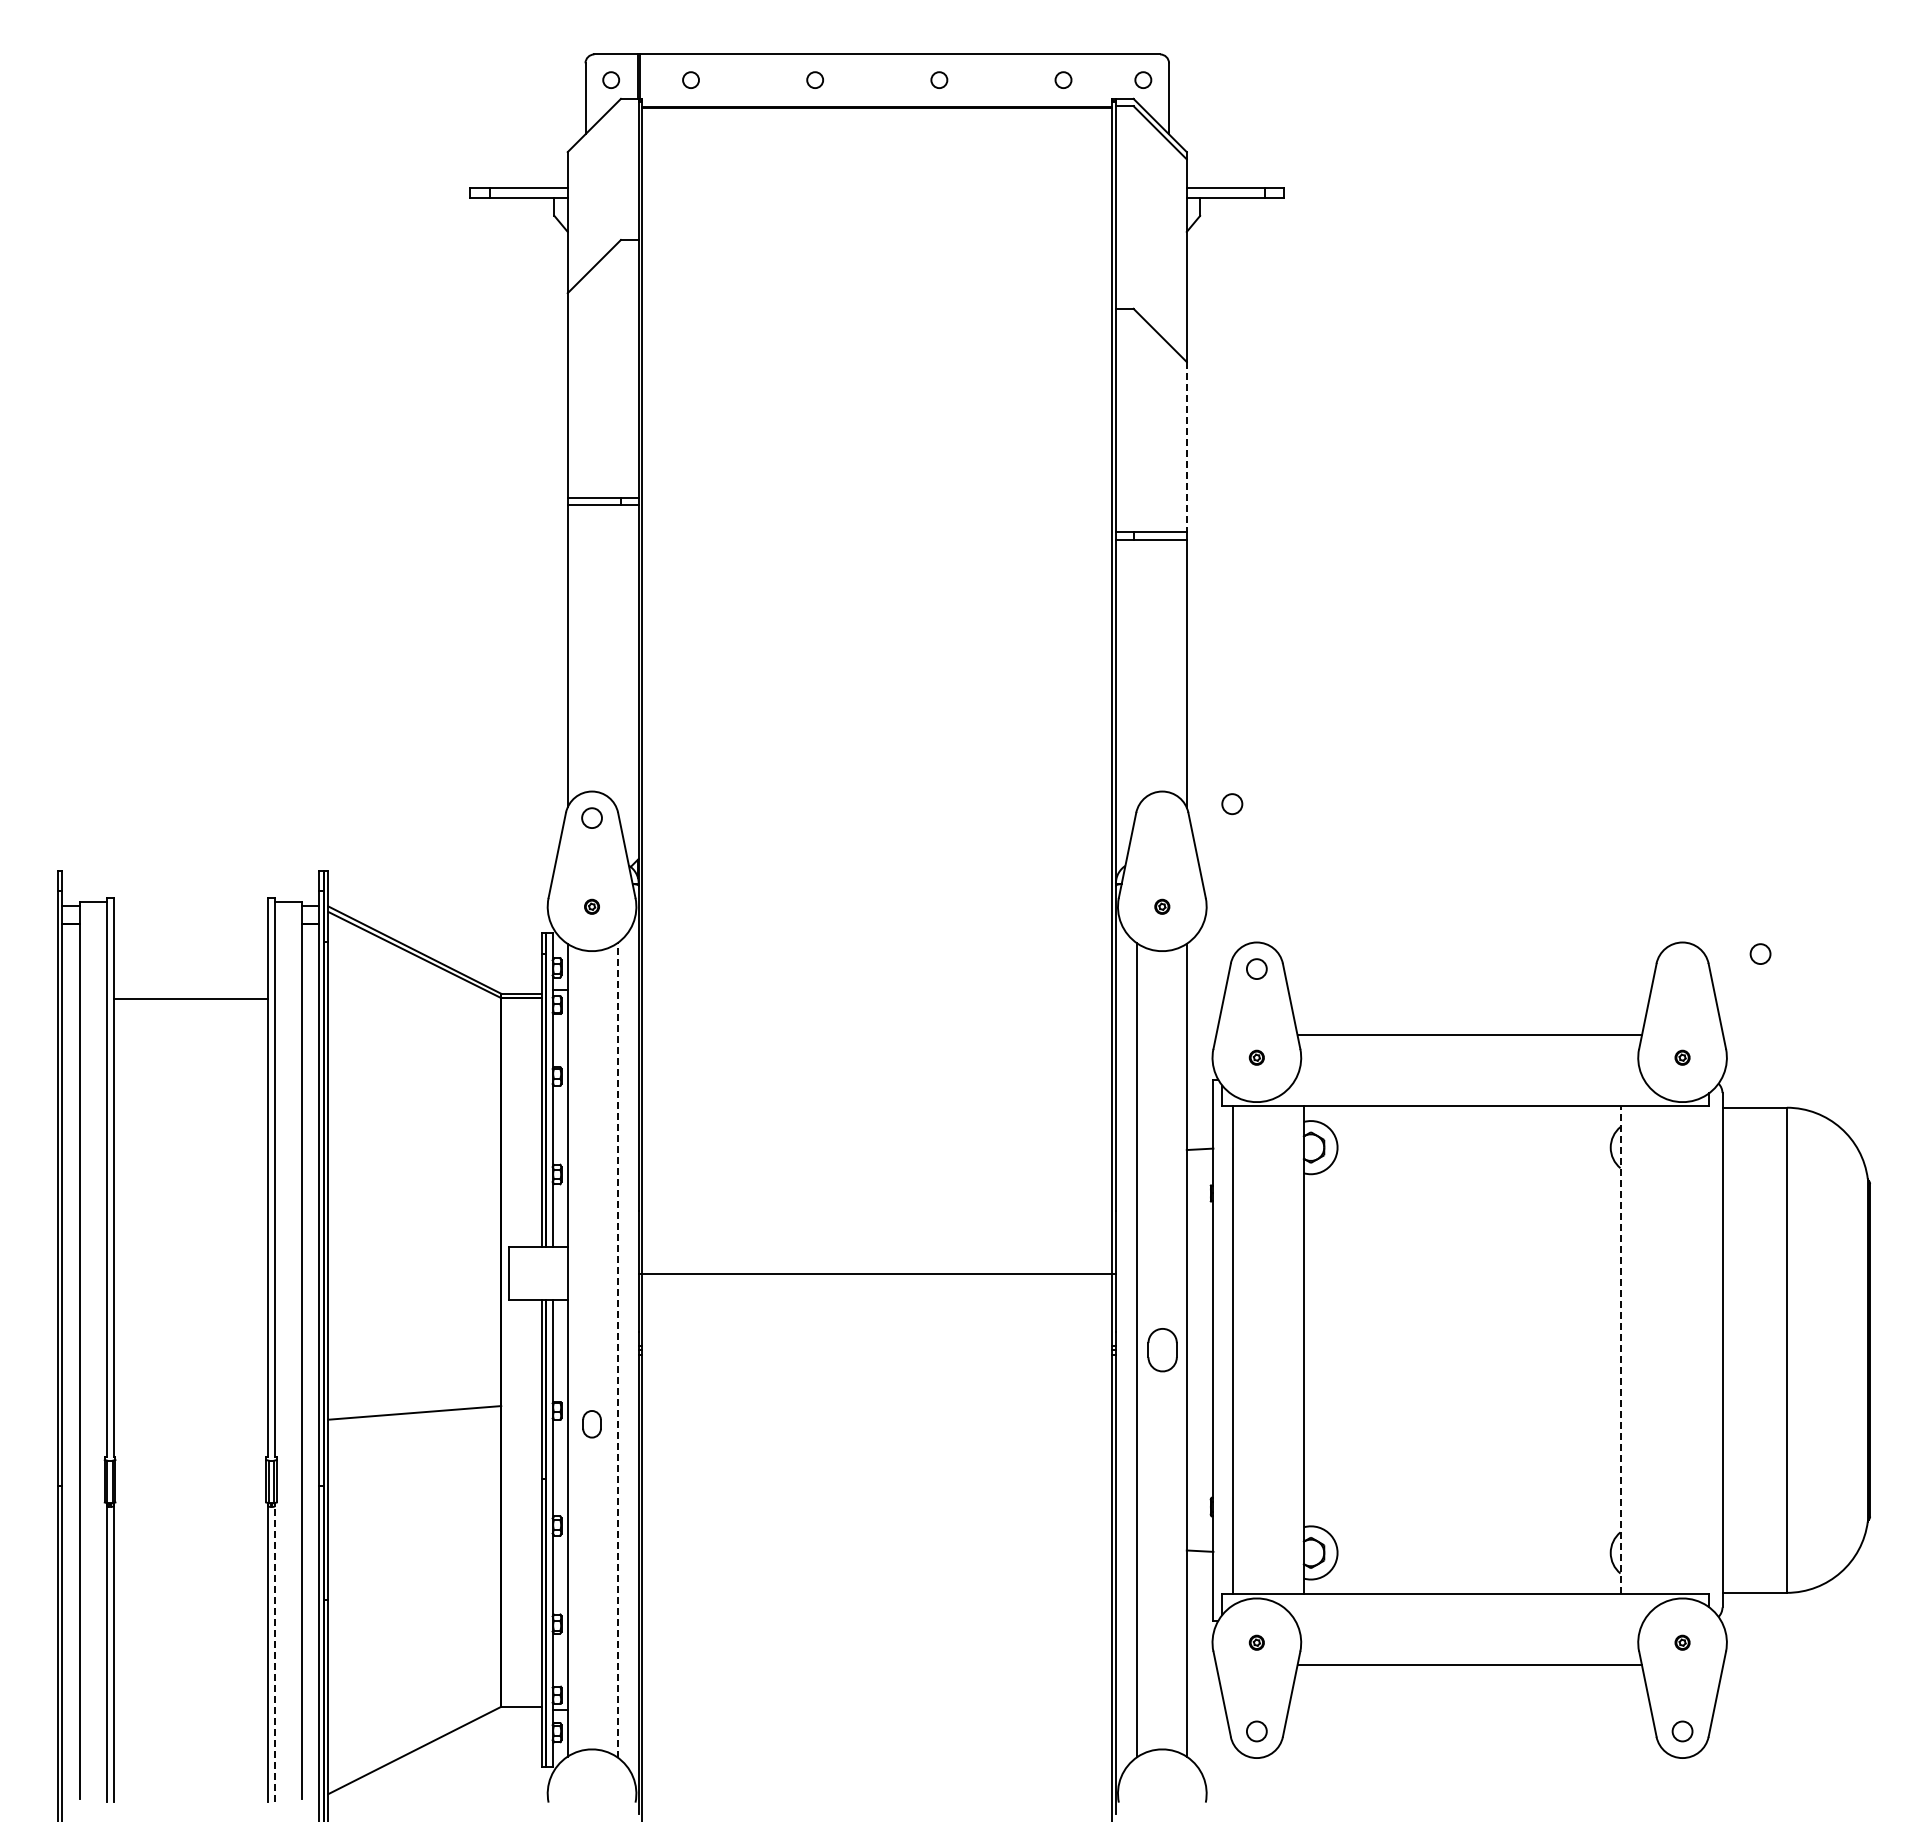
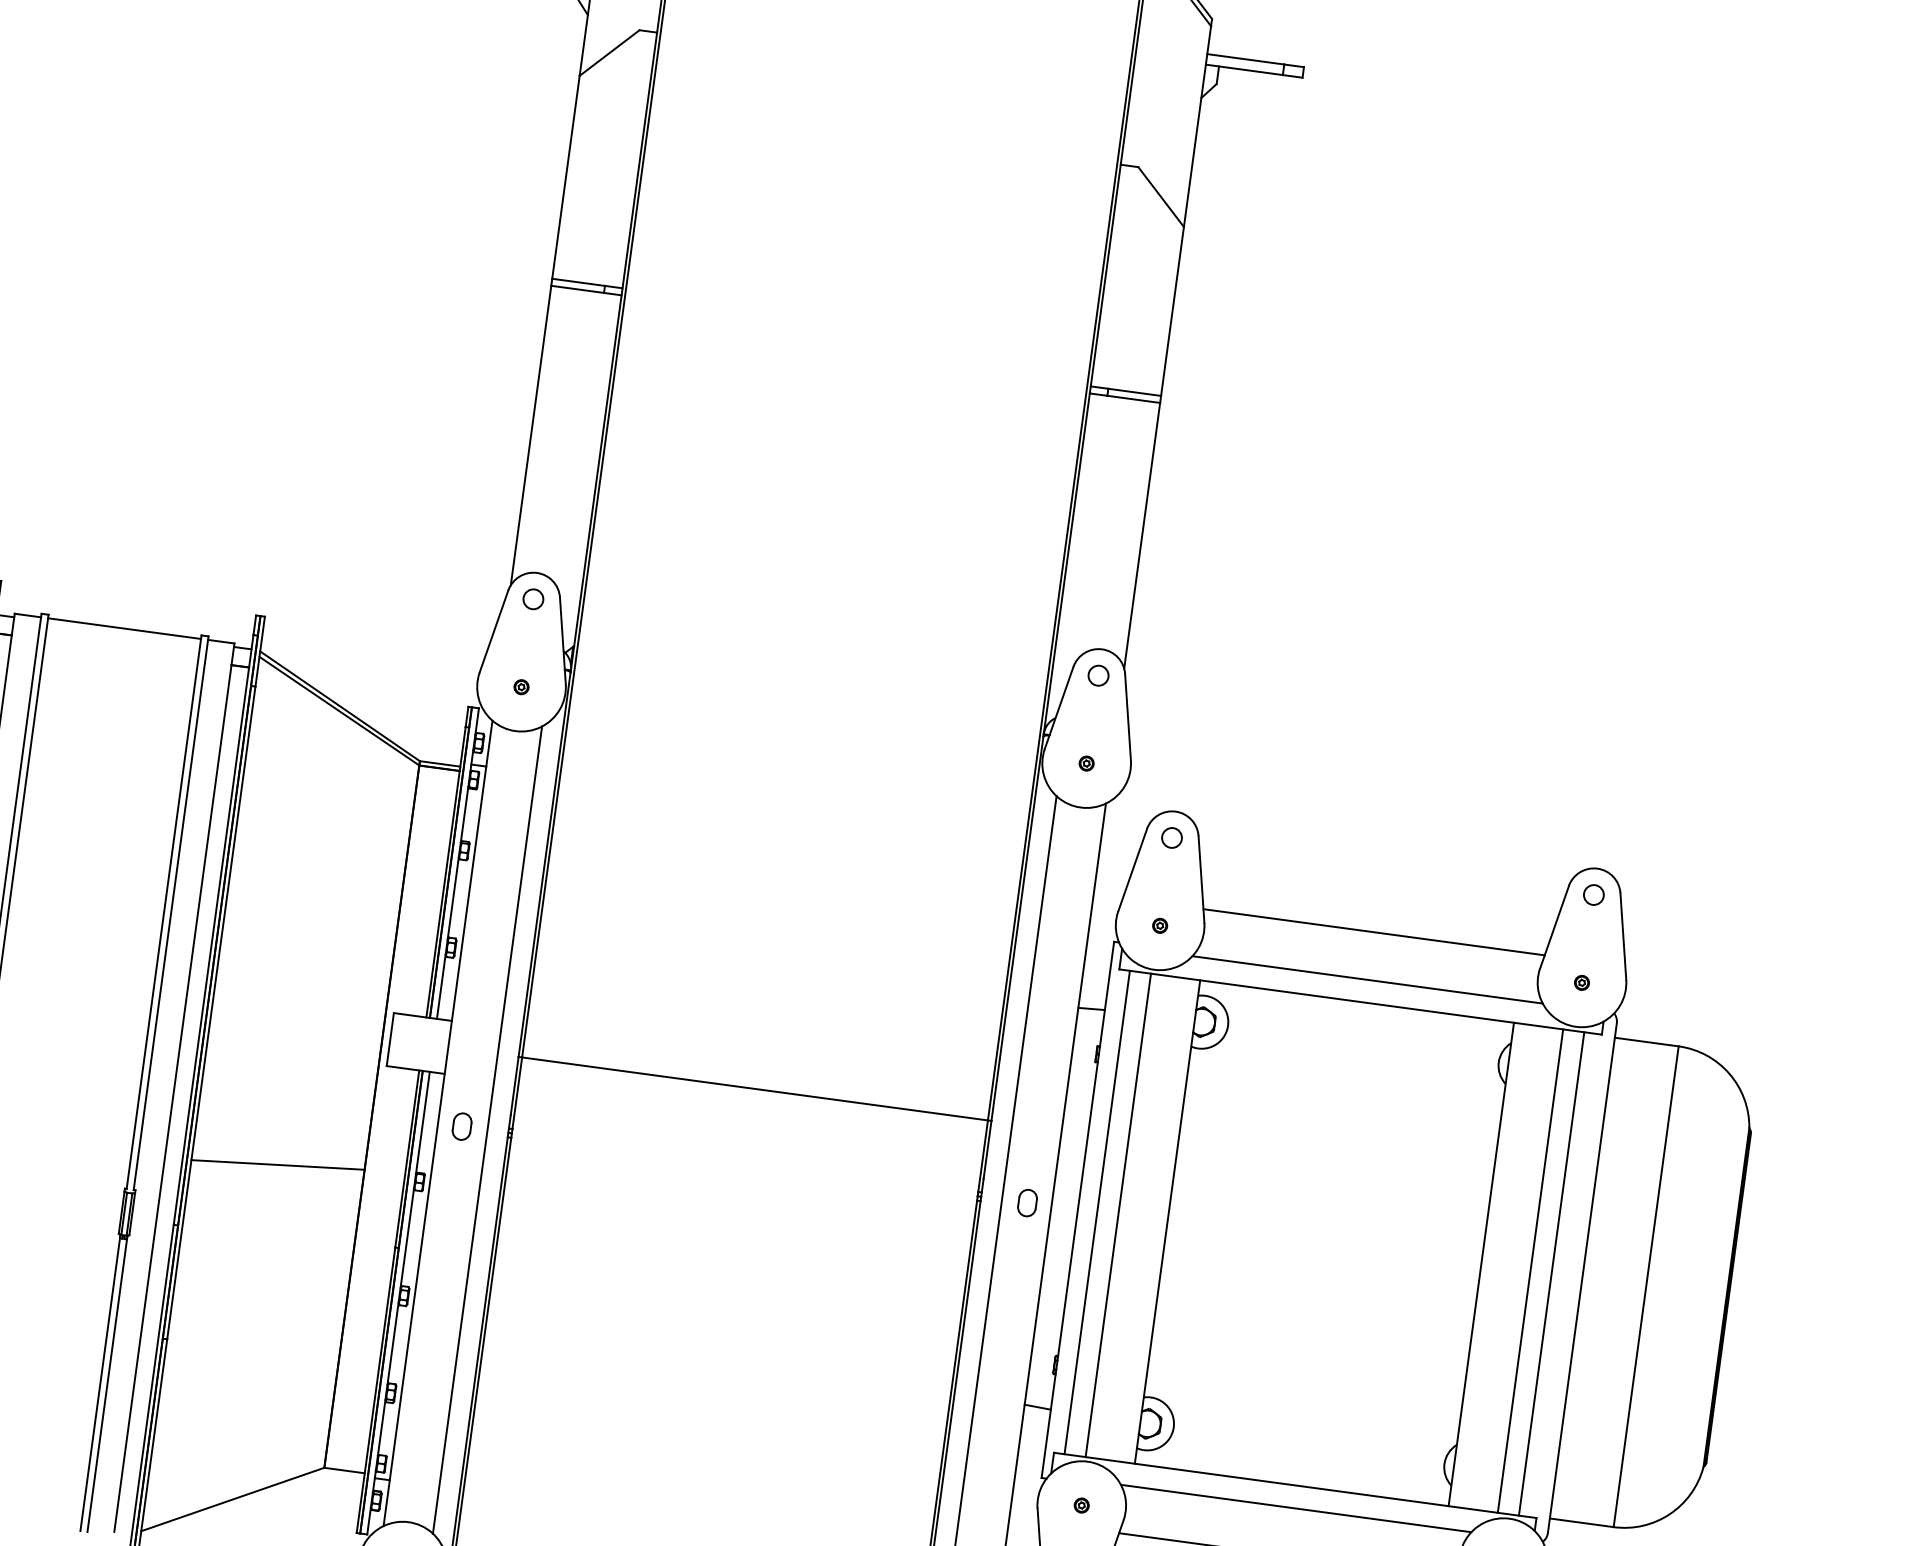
line: (1186, 447) -> (1172, 311), dashed -> solid
circle: (1232, 804) -> (1098, 676), moved
circle: (1760, 953) -> (1593, 894), moved
line: (190, 998) -> (124, 628), moved
line: (1469, 1083) -> (1367, 979), added
line: (617, 1349) -> (487, 1129), dashed -> solid
part: (1162, 1350) -> (1027, 1203), size x0.62
line: (1254, 1350) -> (1118, 1215), added
line: (1620, 1350) -> (1481, 1264), dashed -> solid
line: (1670, 1350) -> (1530, 1271), added
line: (1691, 1350) -> (1551, 1274), added
part: (591, 1424) -> (461, 1126), moved
line: (1469, 1616) -> (1295, 1508), added
line: (275, 1652) -> (107, 1383), dashed -> solid

